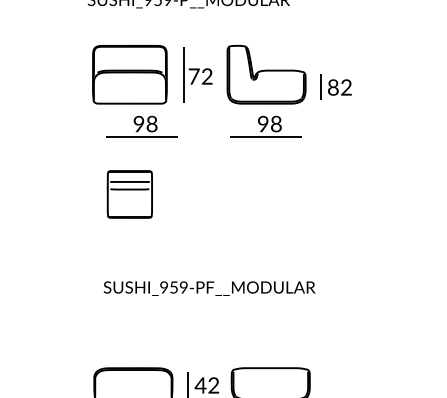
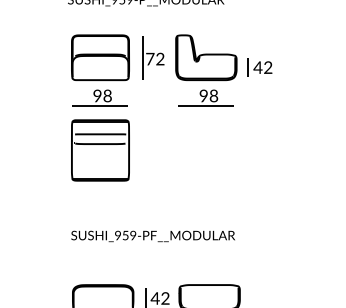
text: (332, 87) -> (257, 67), 82 -> 42
part: (141, 126) -> (99, 97), moved
part: (129, 194) -> (100, 150), size x1.67
text: (208, 288) -> (152, 236), moved

